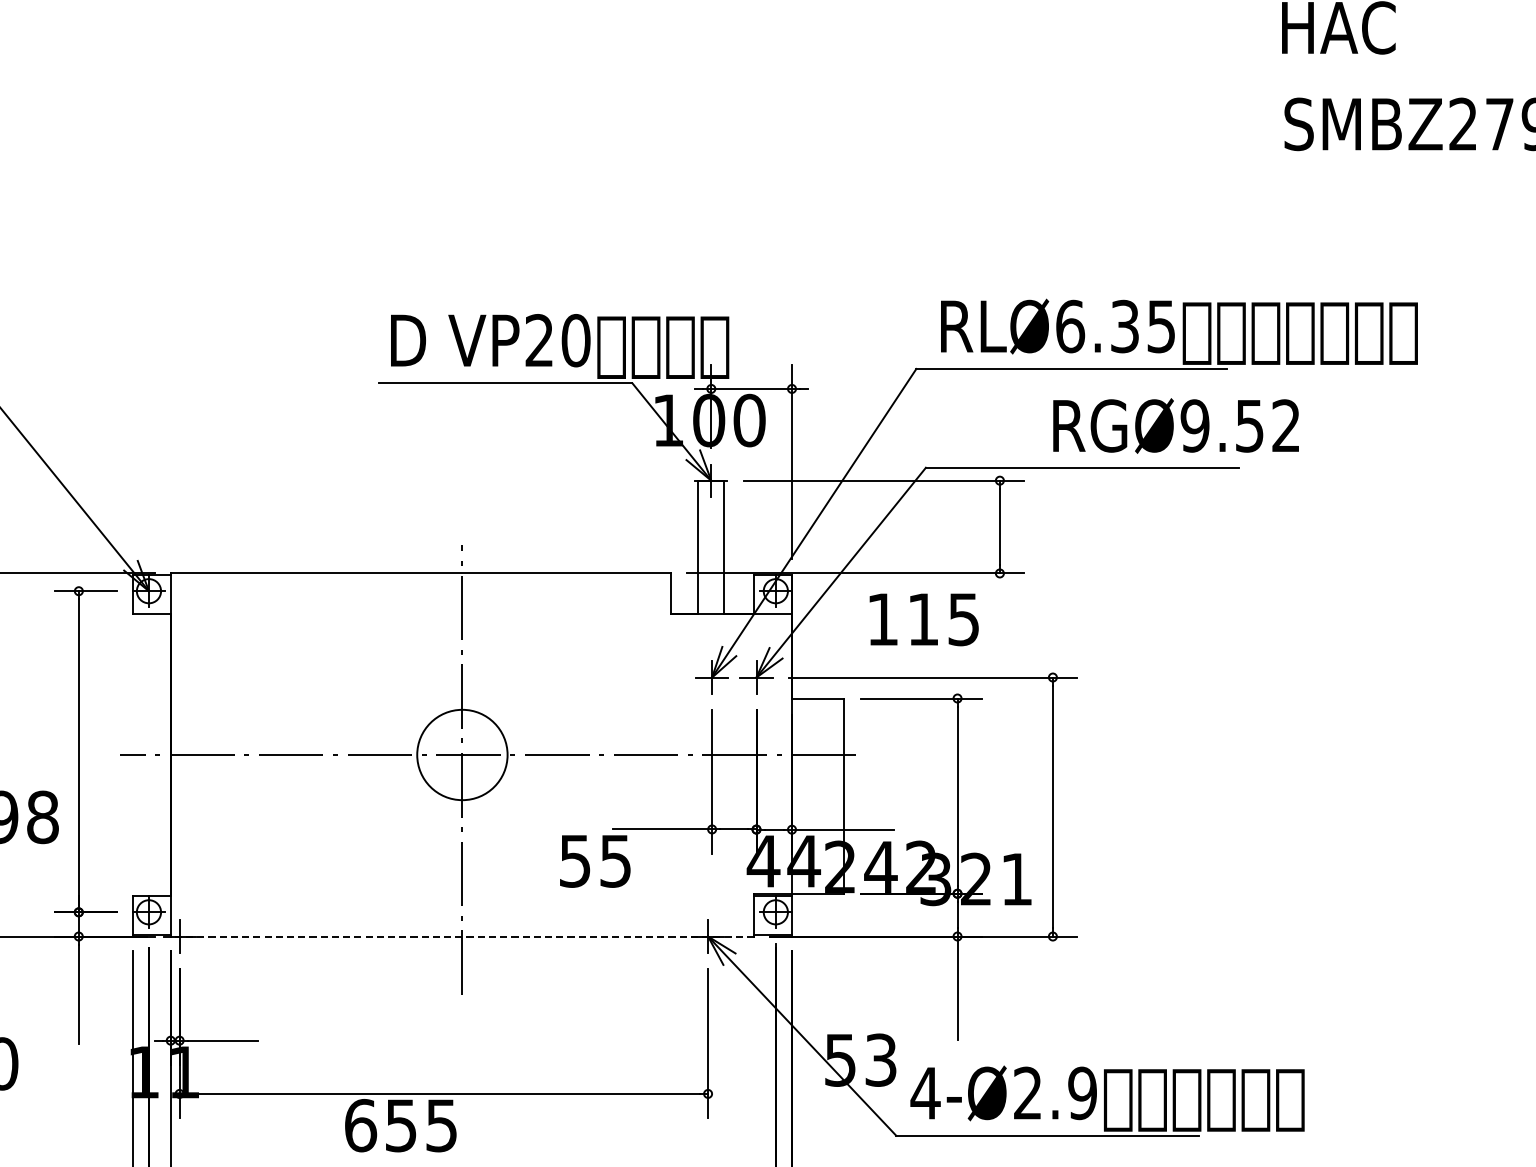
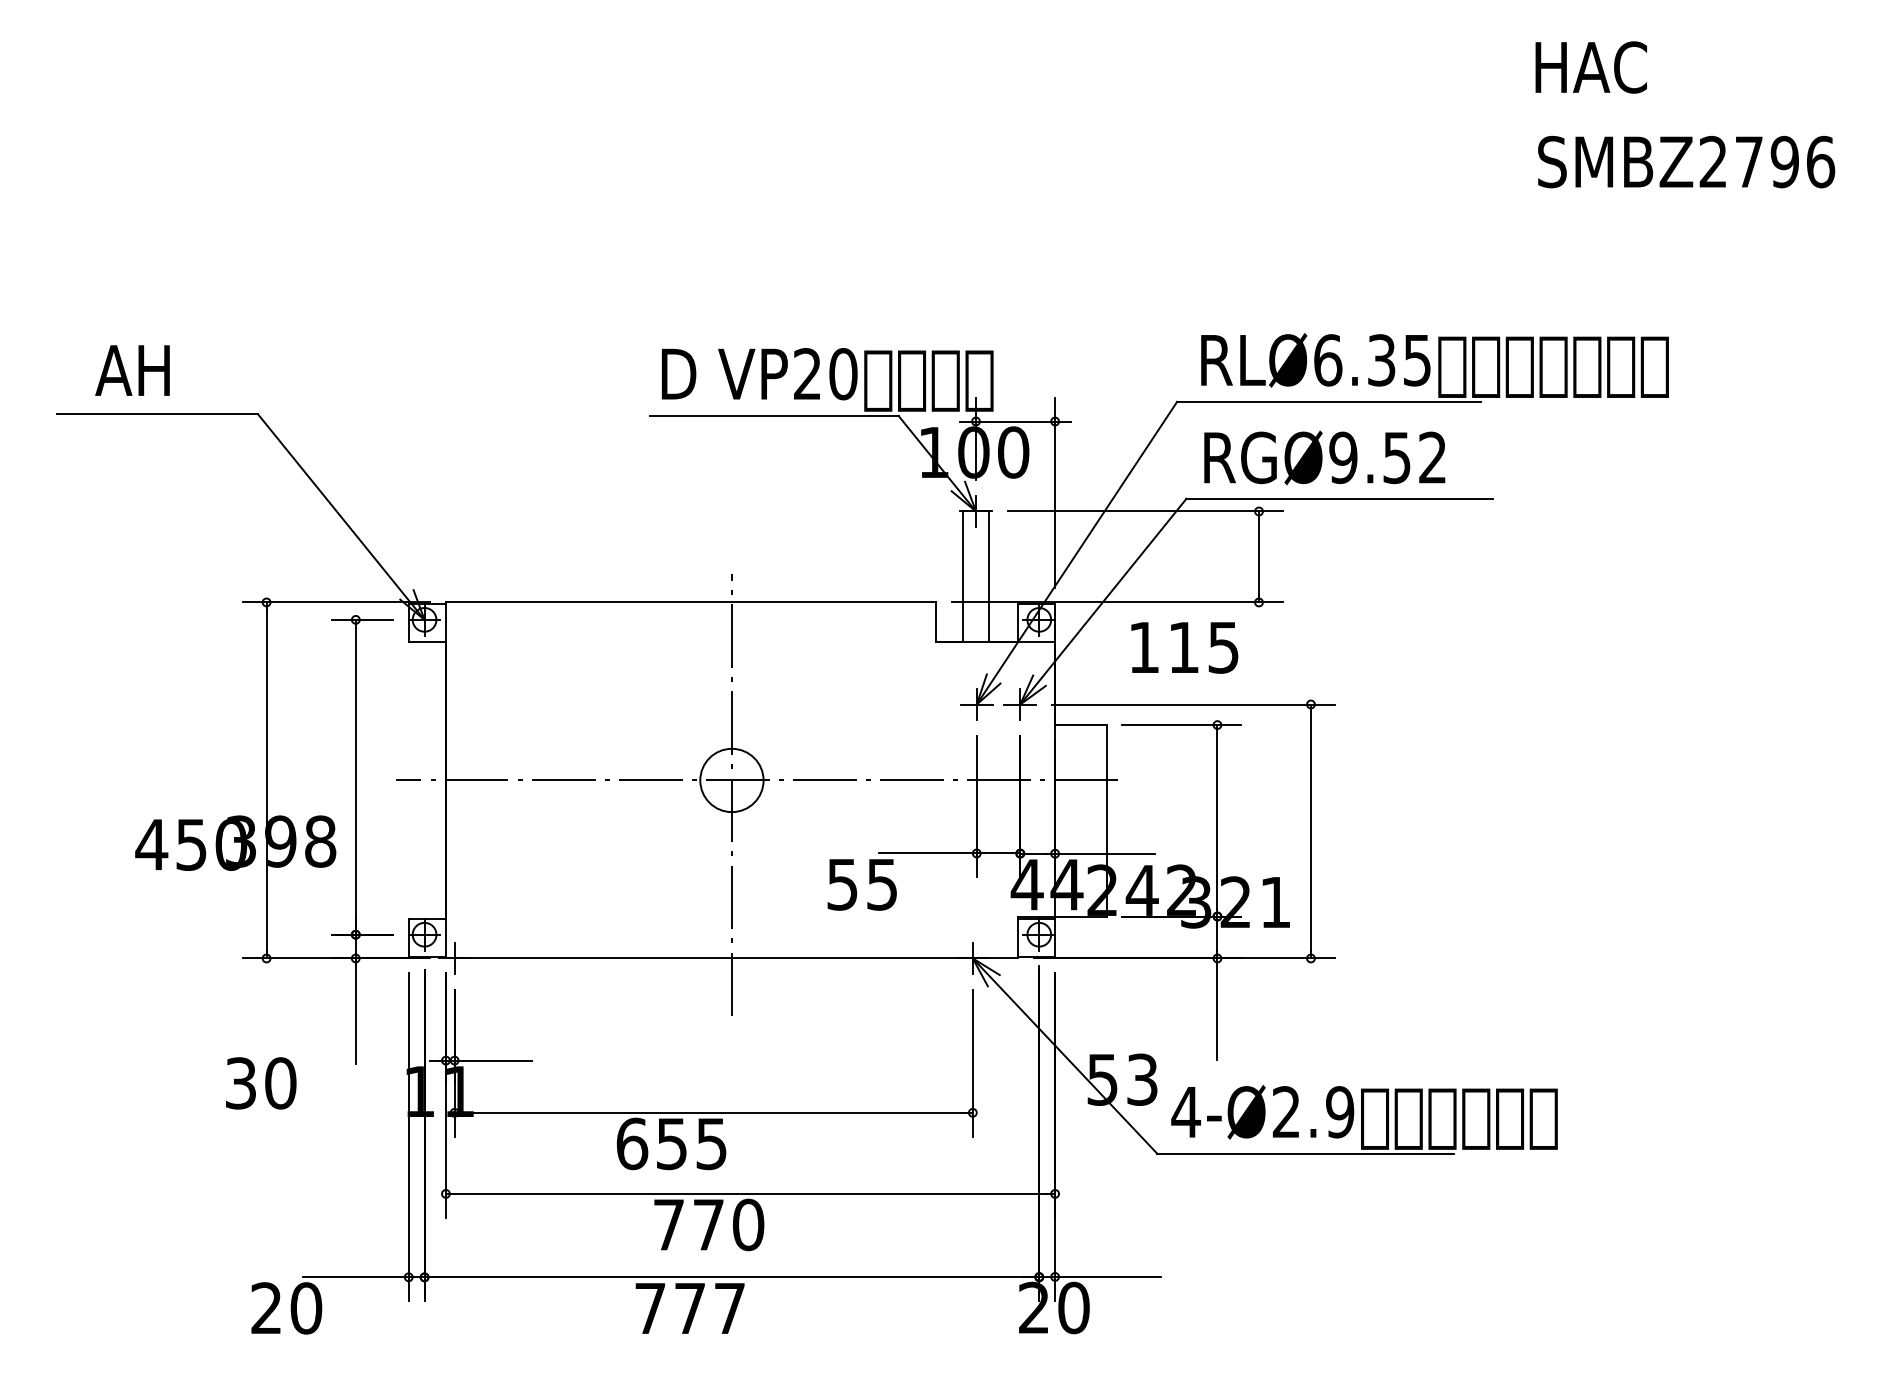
text: (1175, 425) -> (1324, 457), moved
circle: (461, 755) -> (731, 780), size x0.71
line: (461, 936) -> (731, 958), dashed -> solid

